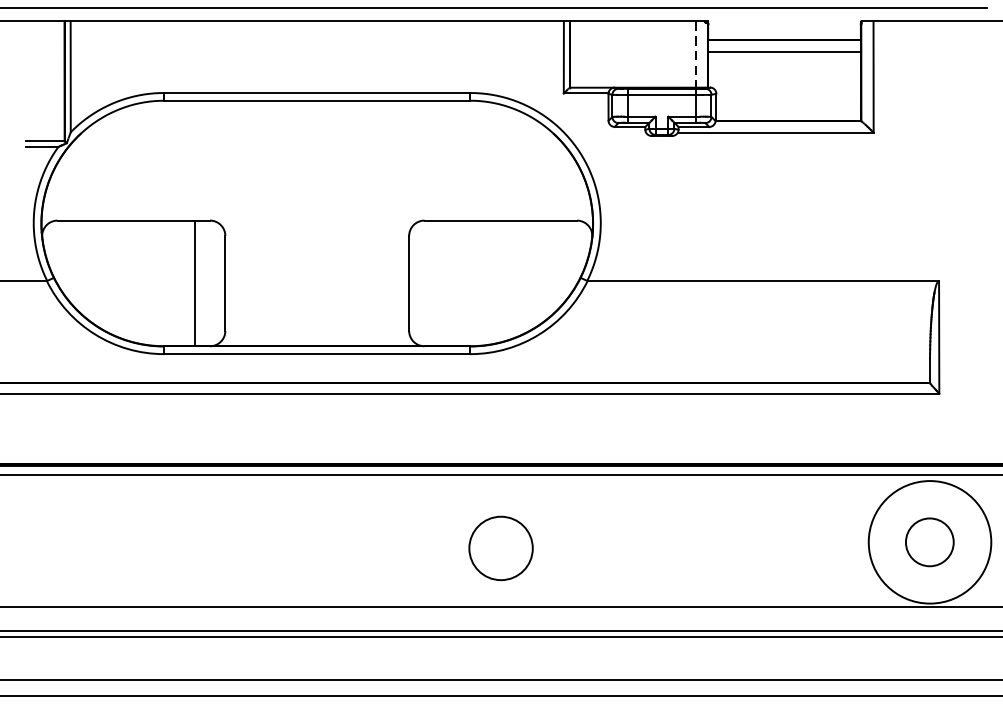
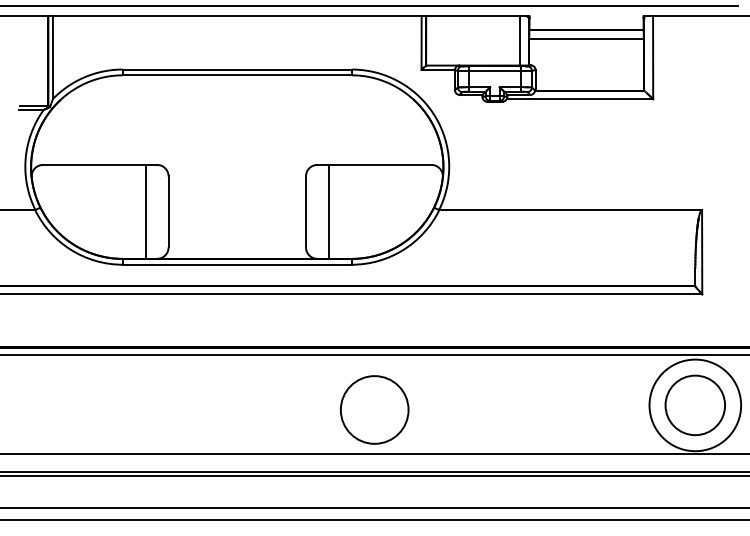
line: (696, 54) -> (520, 40), dashed -> solid
line: (439, 282) -> (328, 211), added
circle: (928, 542) -> (694, 405), size x1.67
circle: (500, 547) -> (374, 409), size x1.43

